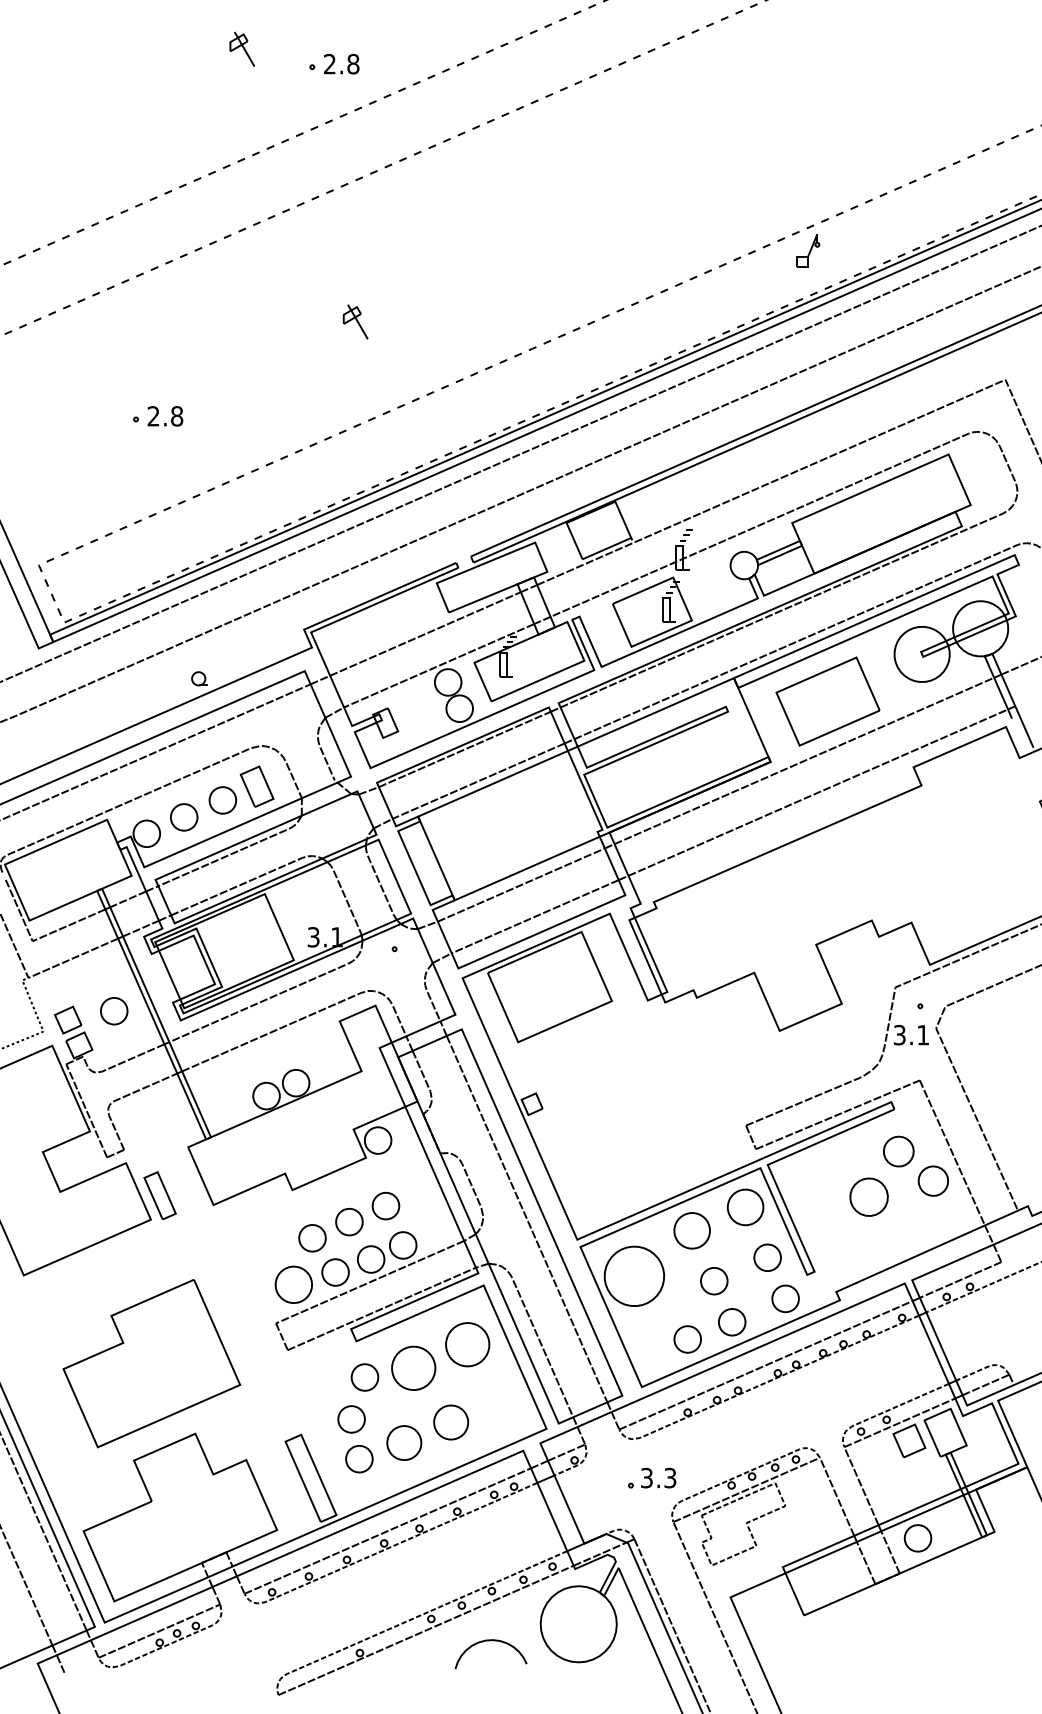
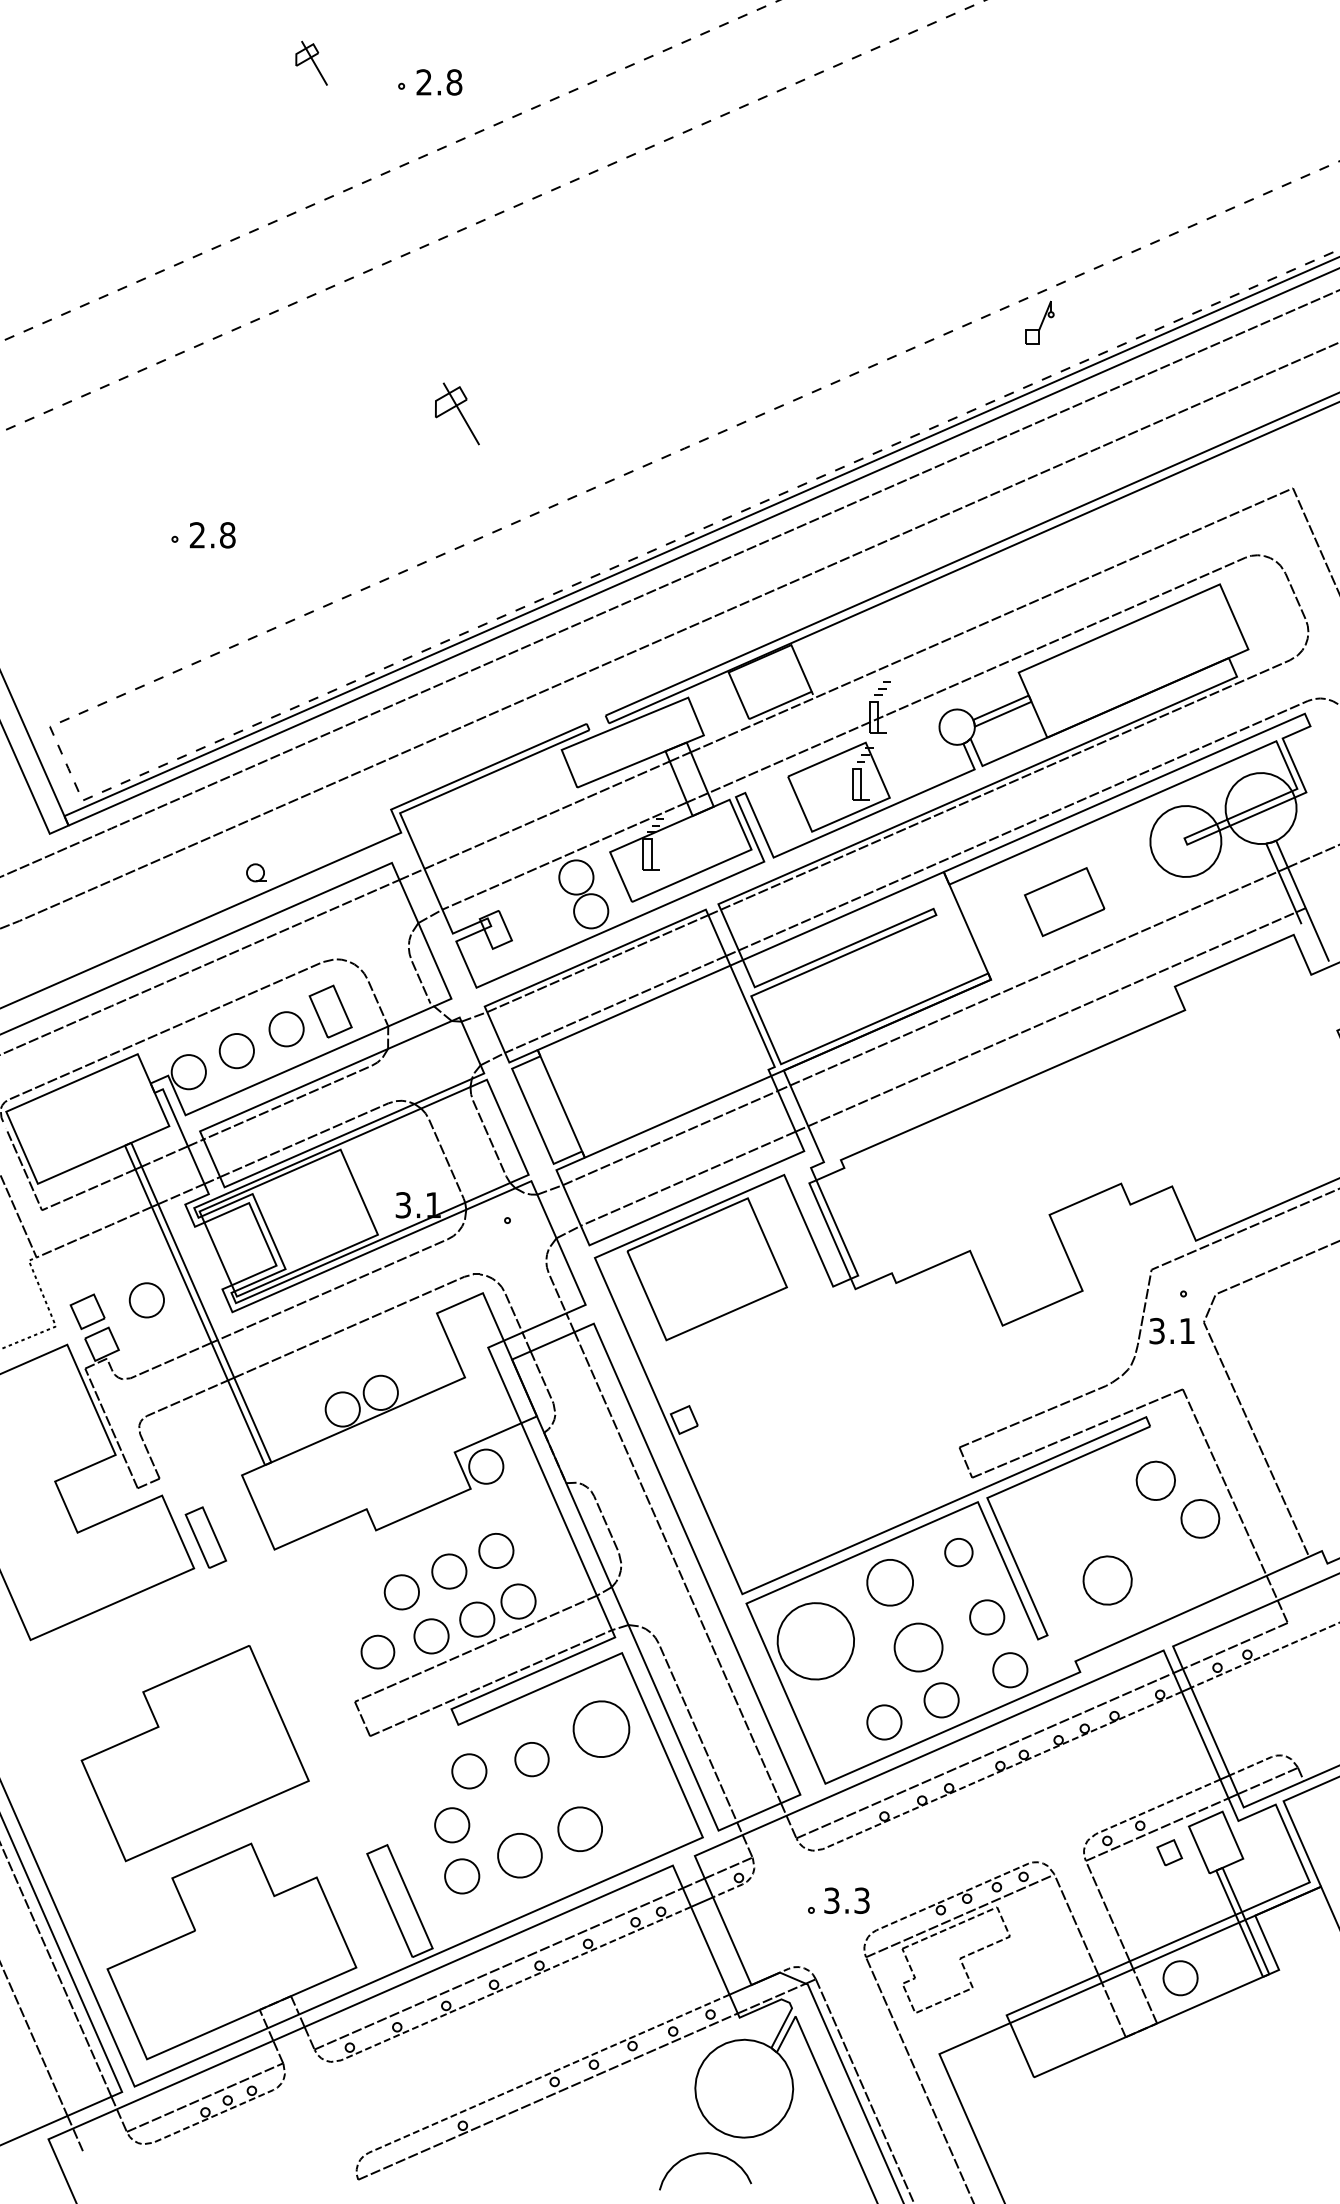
part: (355, 321) -> (457, 413), size x1.4
part: (827, 701) -> (1064, 901), size x0.6
part: (868, 1197) -> (1107, 1580), moved
part: (745, 1207) -> (958, 1552), size x0.6
part: (714, 1281) -> (918, 1647), size x1.4
part: (293, 1284) -> (377, 1651), size x0.7
part: (413, 1368) -> (531, 1759), size x0.6
part: (909, 1440) -> (1169, 1852), size x0.6
curve: (491, 1641) -> (705, 2154), moved

